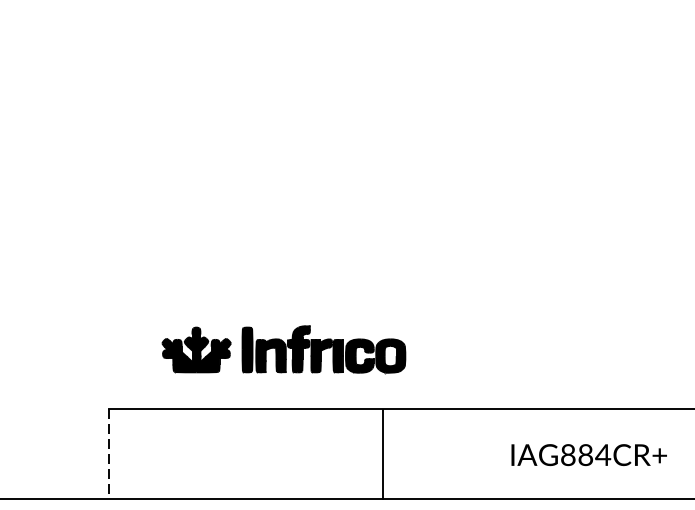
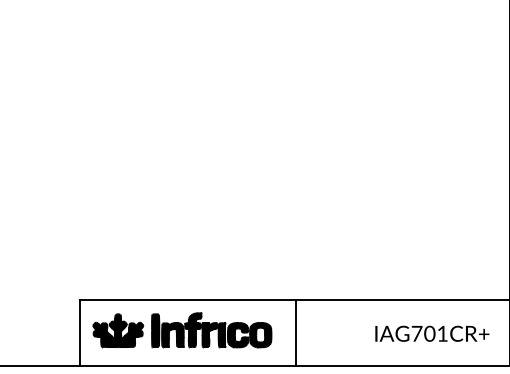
part: (284, 349) -> (182, 330), moved
line: (383, 453) -> (296, 332), moved
line: (108, 454) -> (79, 333), dashed -> solid
text: (585, 454) -> (429, 333), IAG884CR+ -> IAG701CR+

